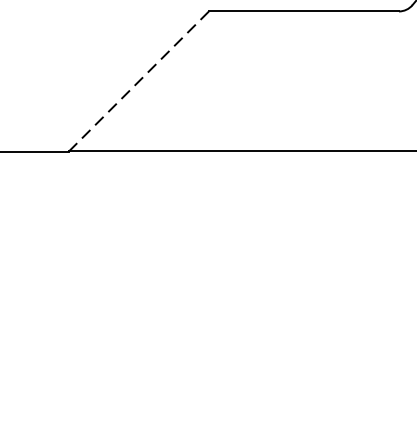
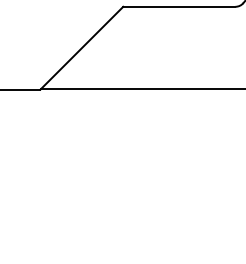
line: (138, 82) -> (81, 48), dashed -> solid

